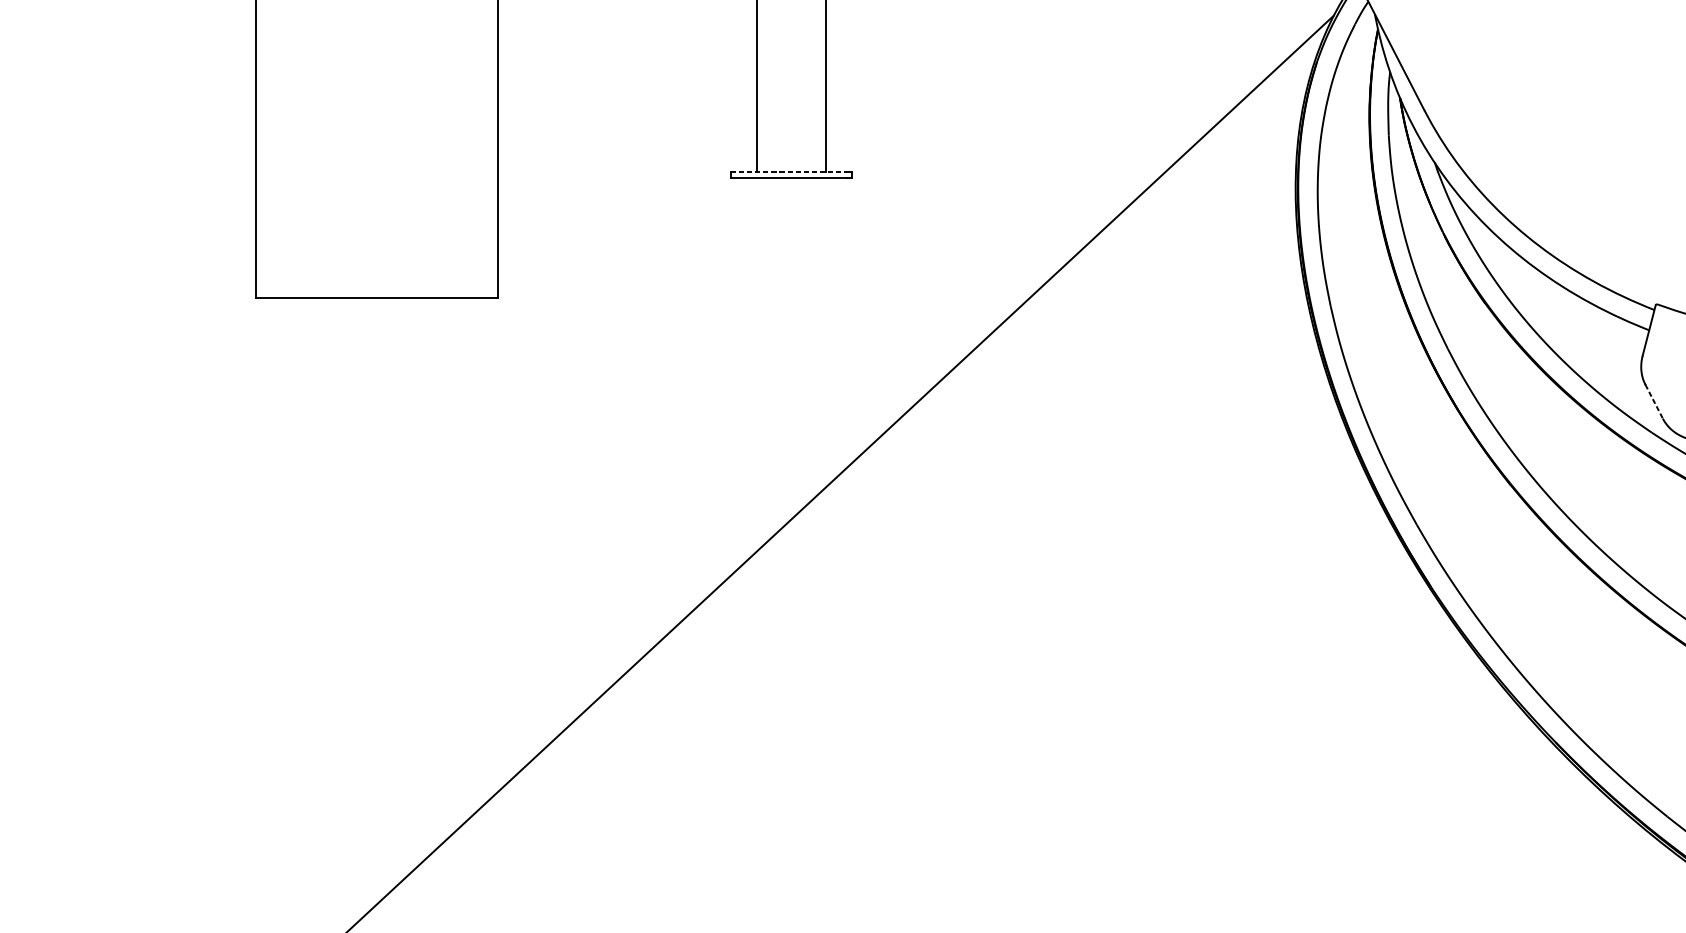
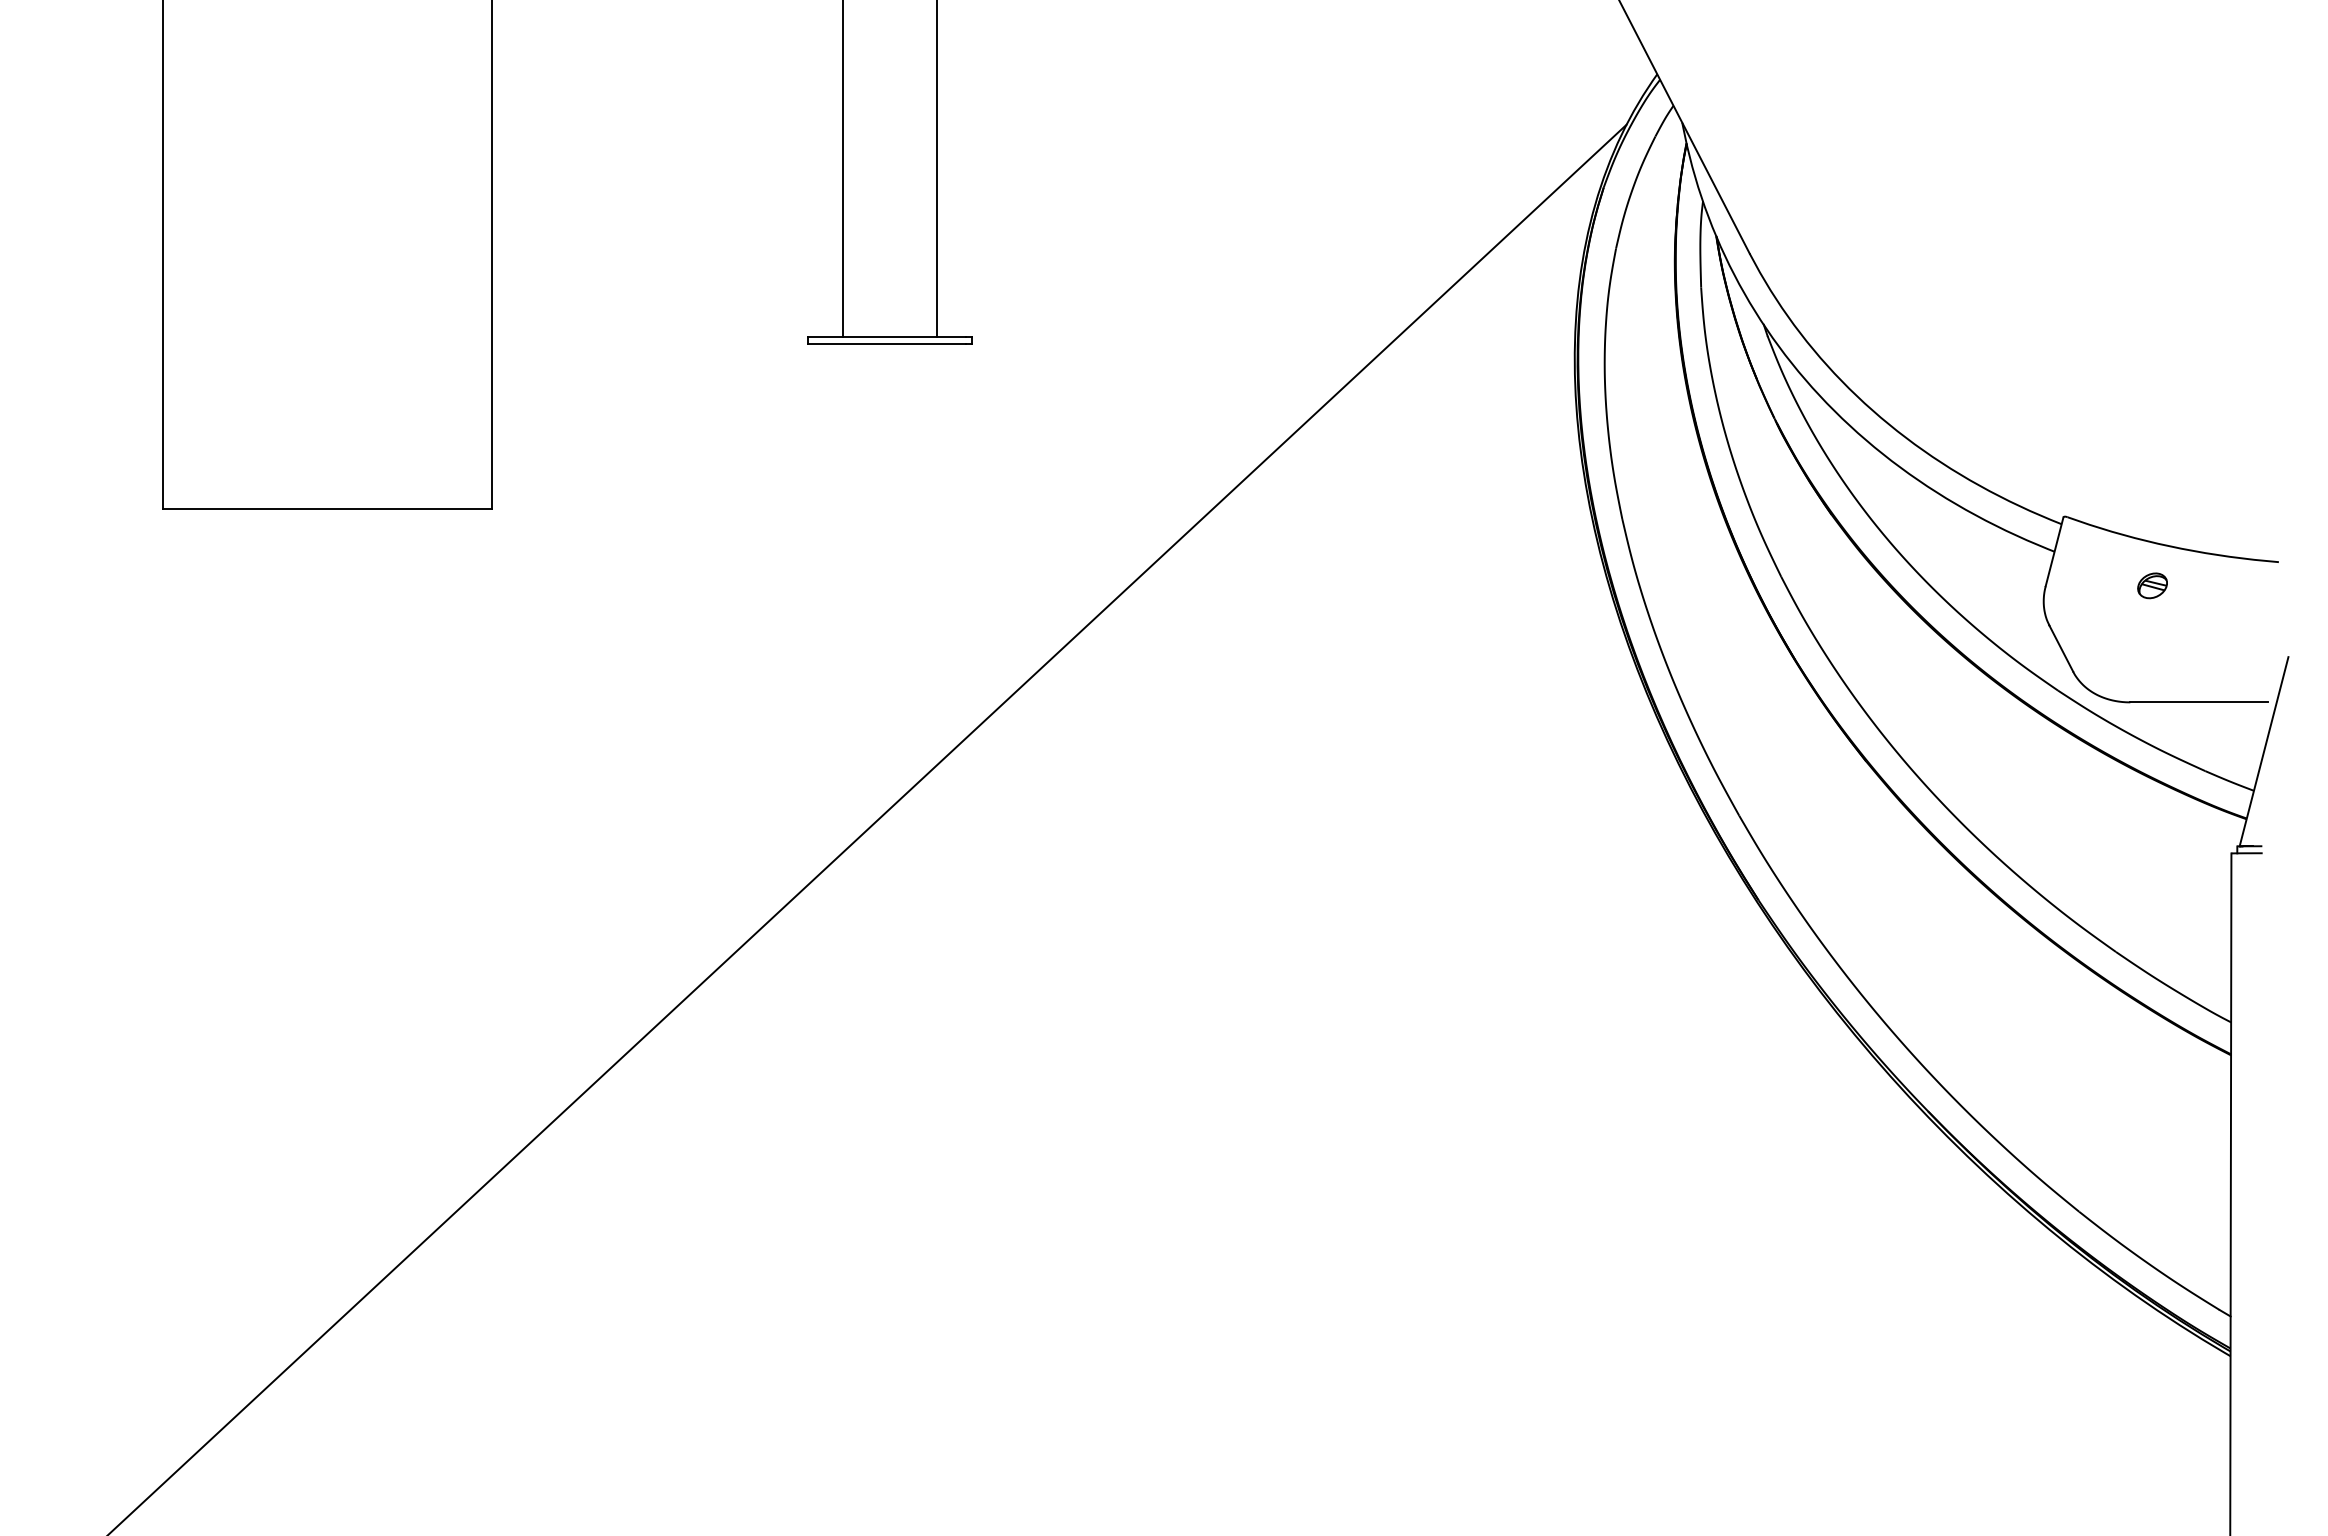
line: (789, 172) -> (887, 337), dashed -> solid
line: (1654, 401) -> (2061, 648), dashed -> solid

